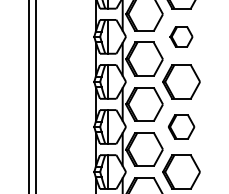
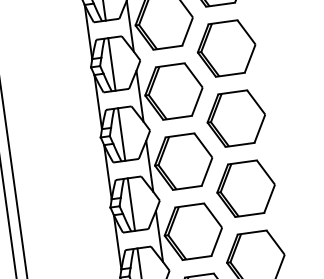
part: (181, 36) -> (226, 48), size x1.67
part: (181, 126) -> (245, 187), size x1.43

